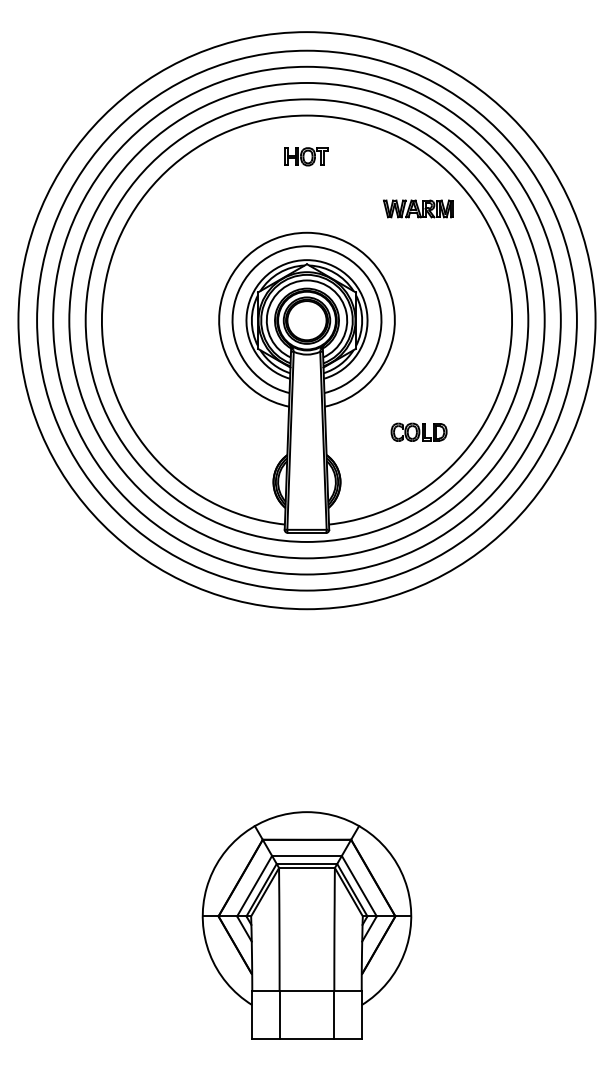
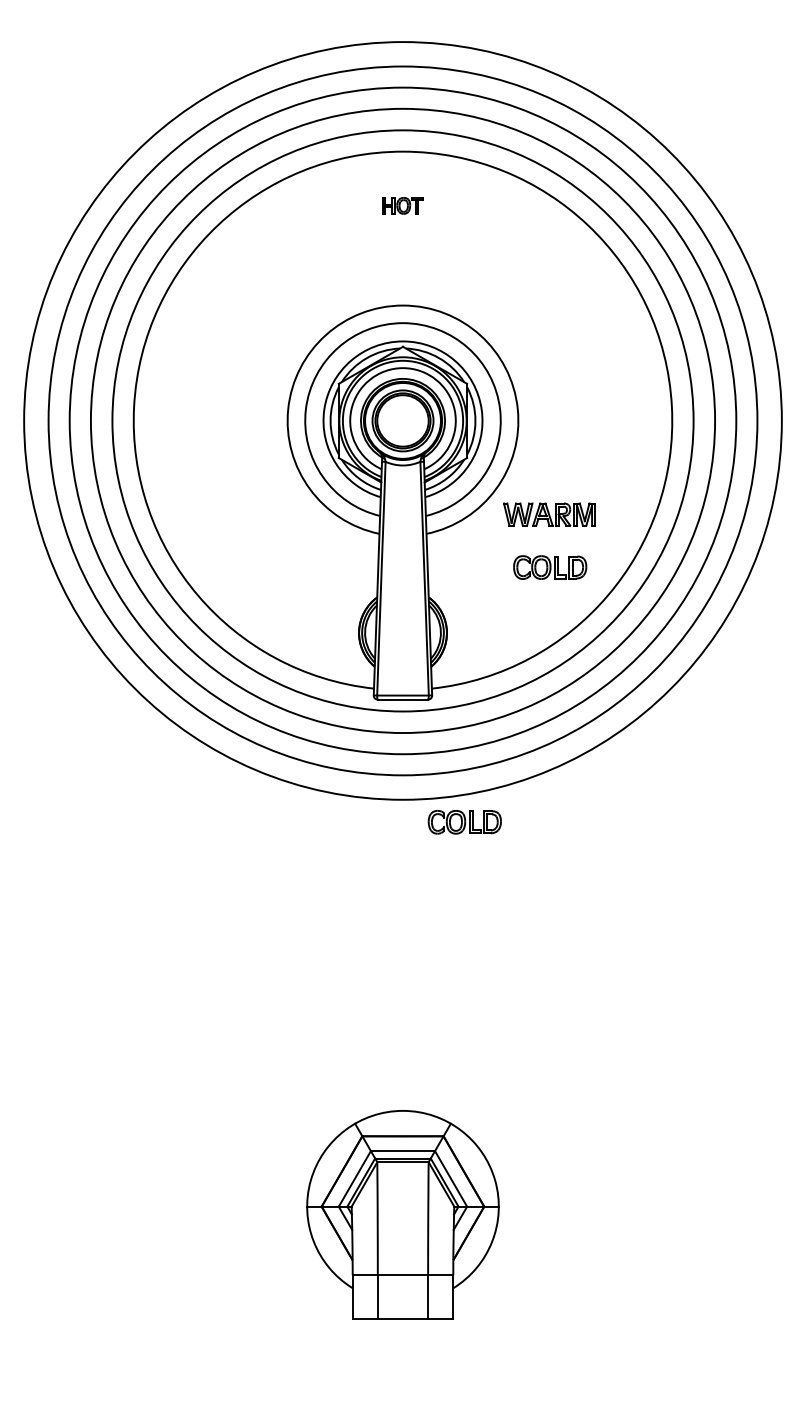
part: (306, 156) -> (402, 205), size x0.7
part: (418, 208) -> (549, 513), moved
part: (353, 625) -> (464, 821), added
part: (306, 925) -> (402, 1215), size x0.7

